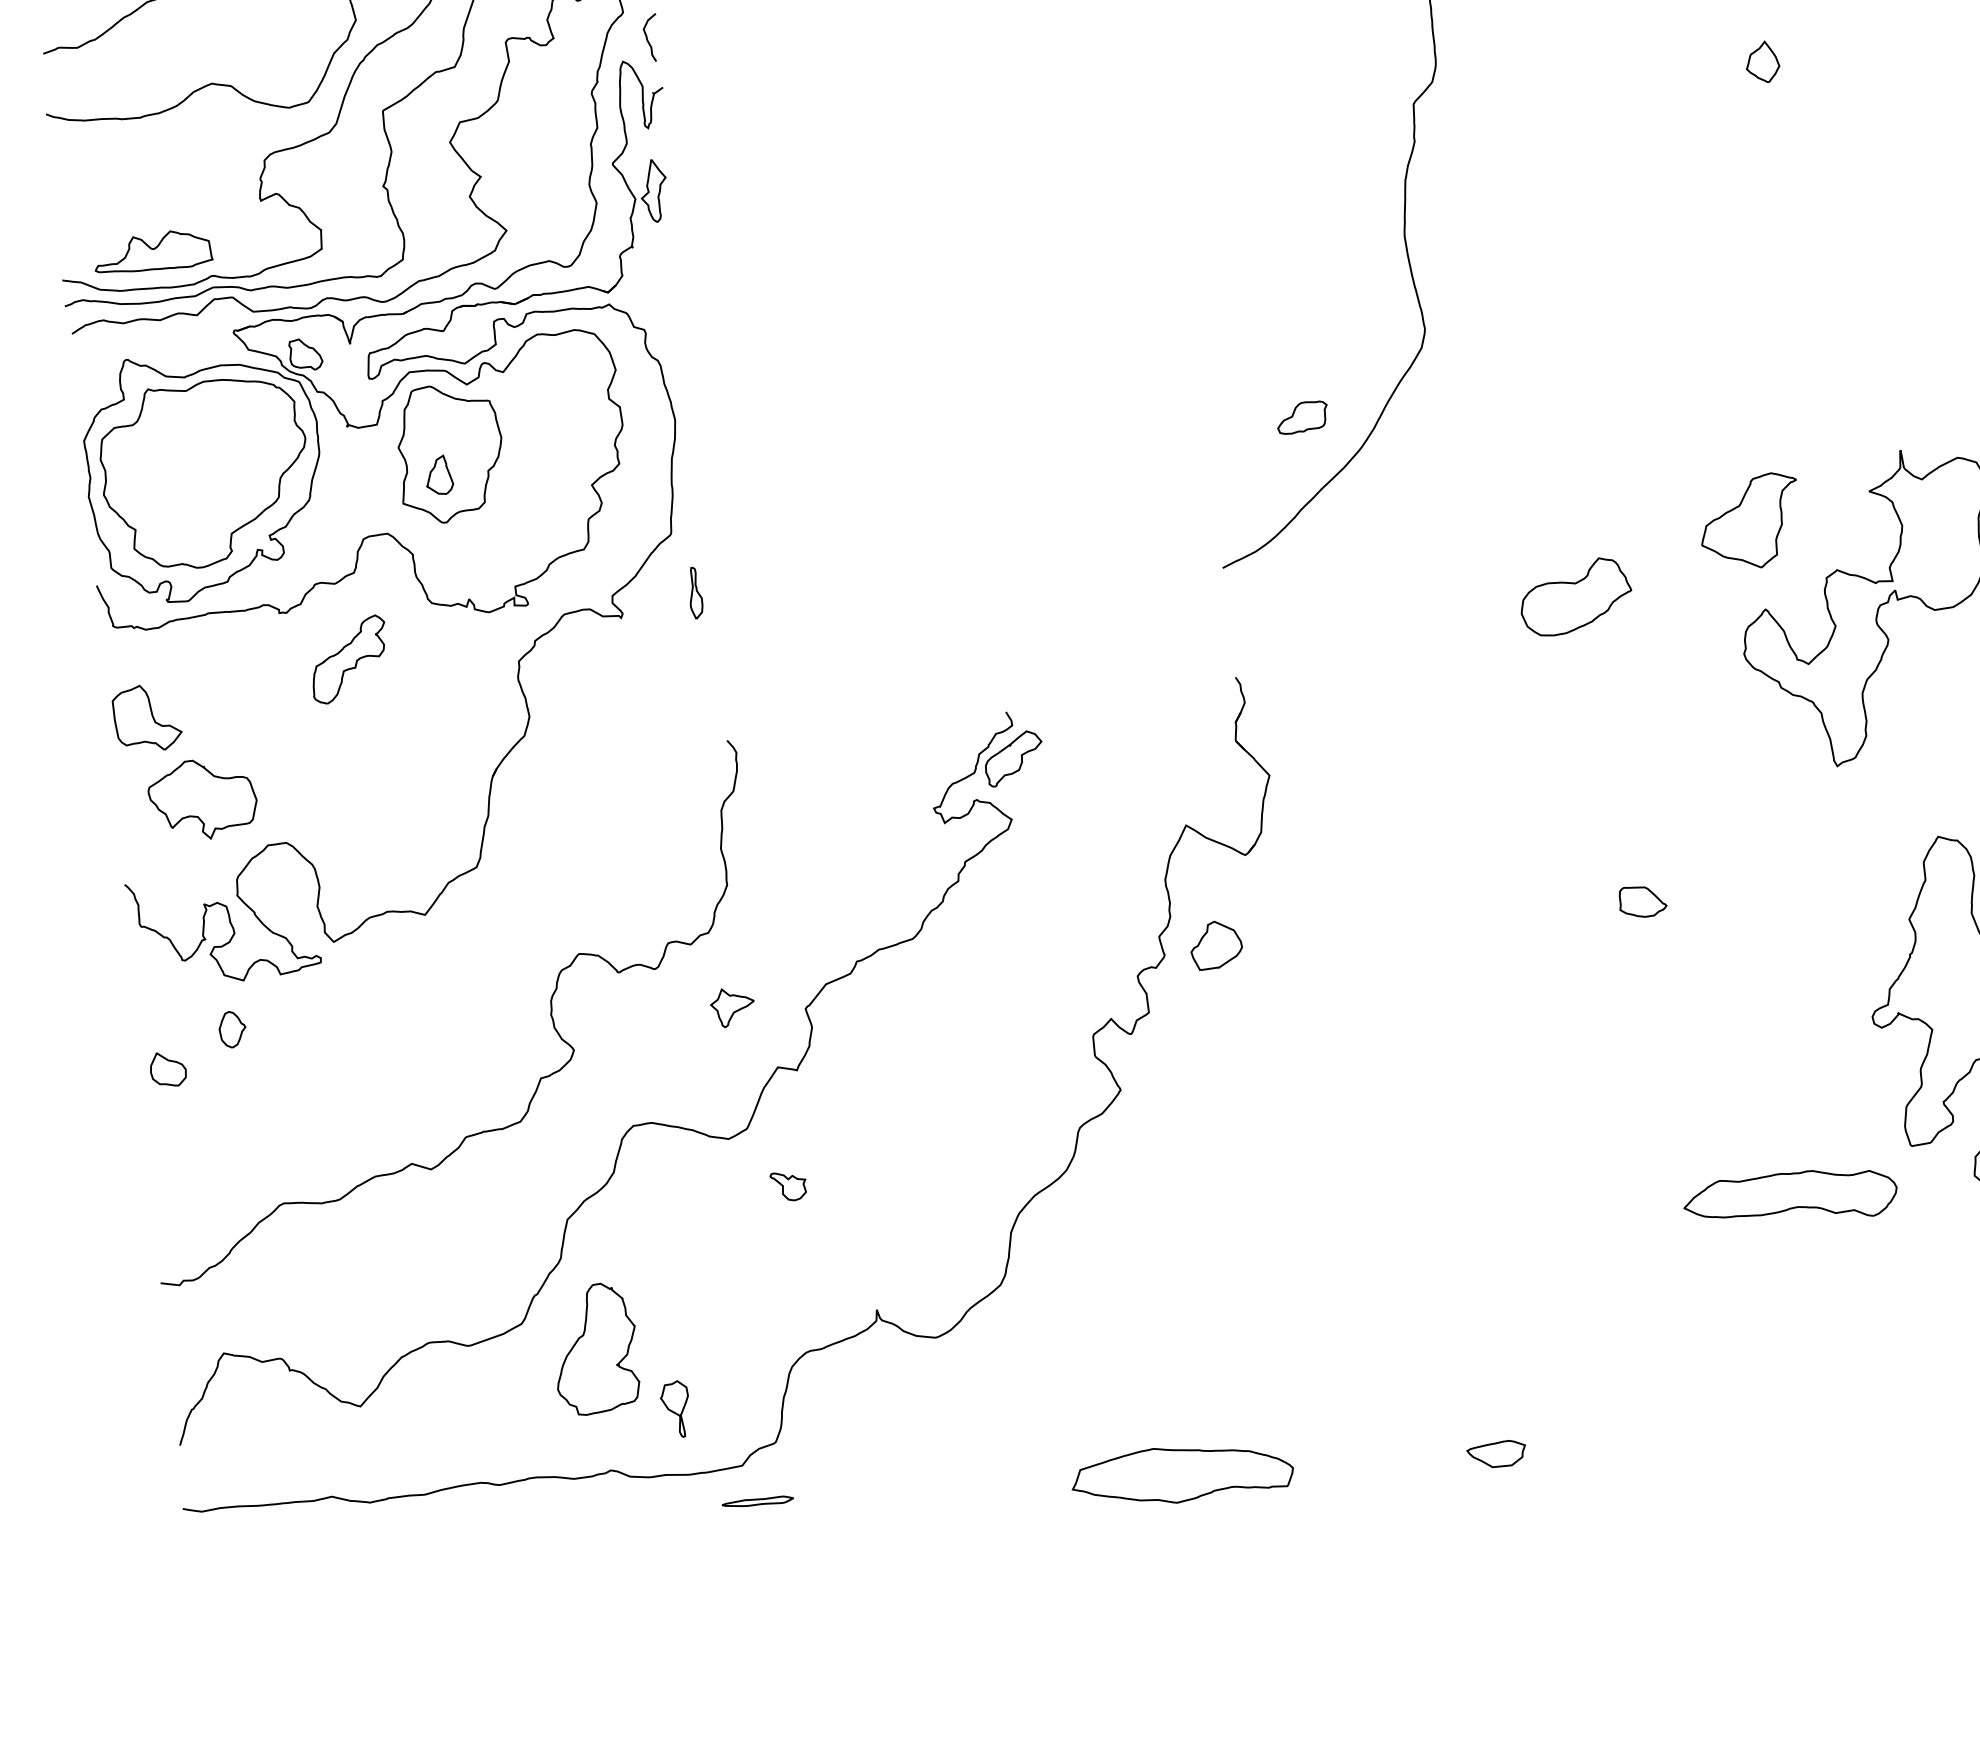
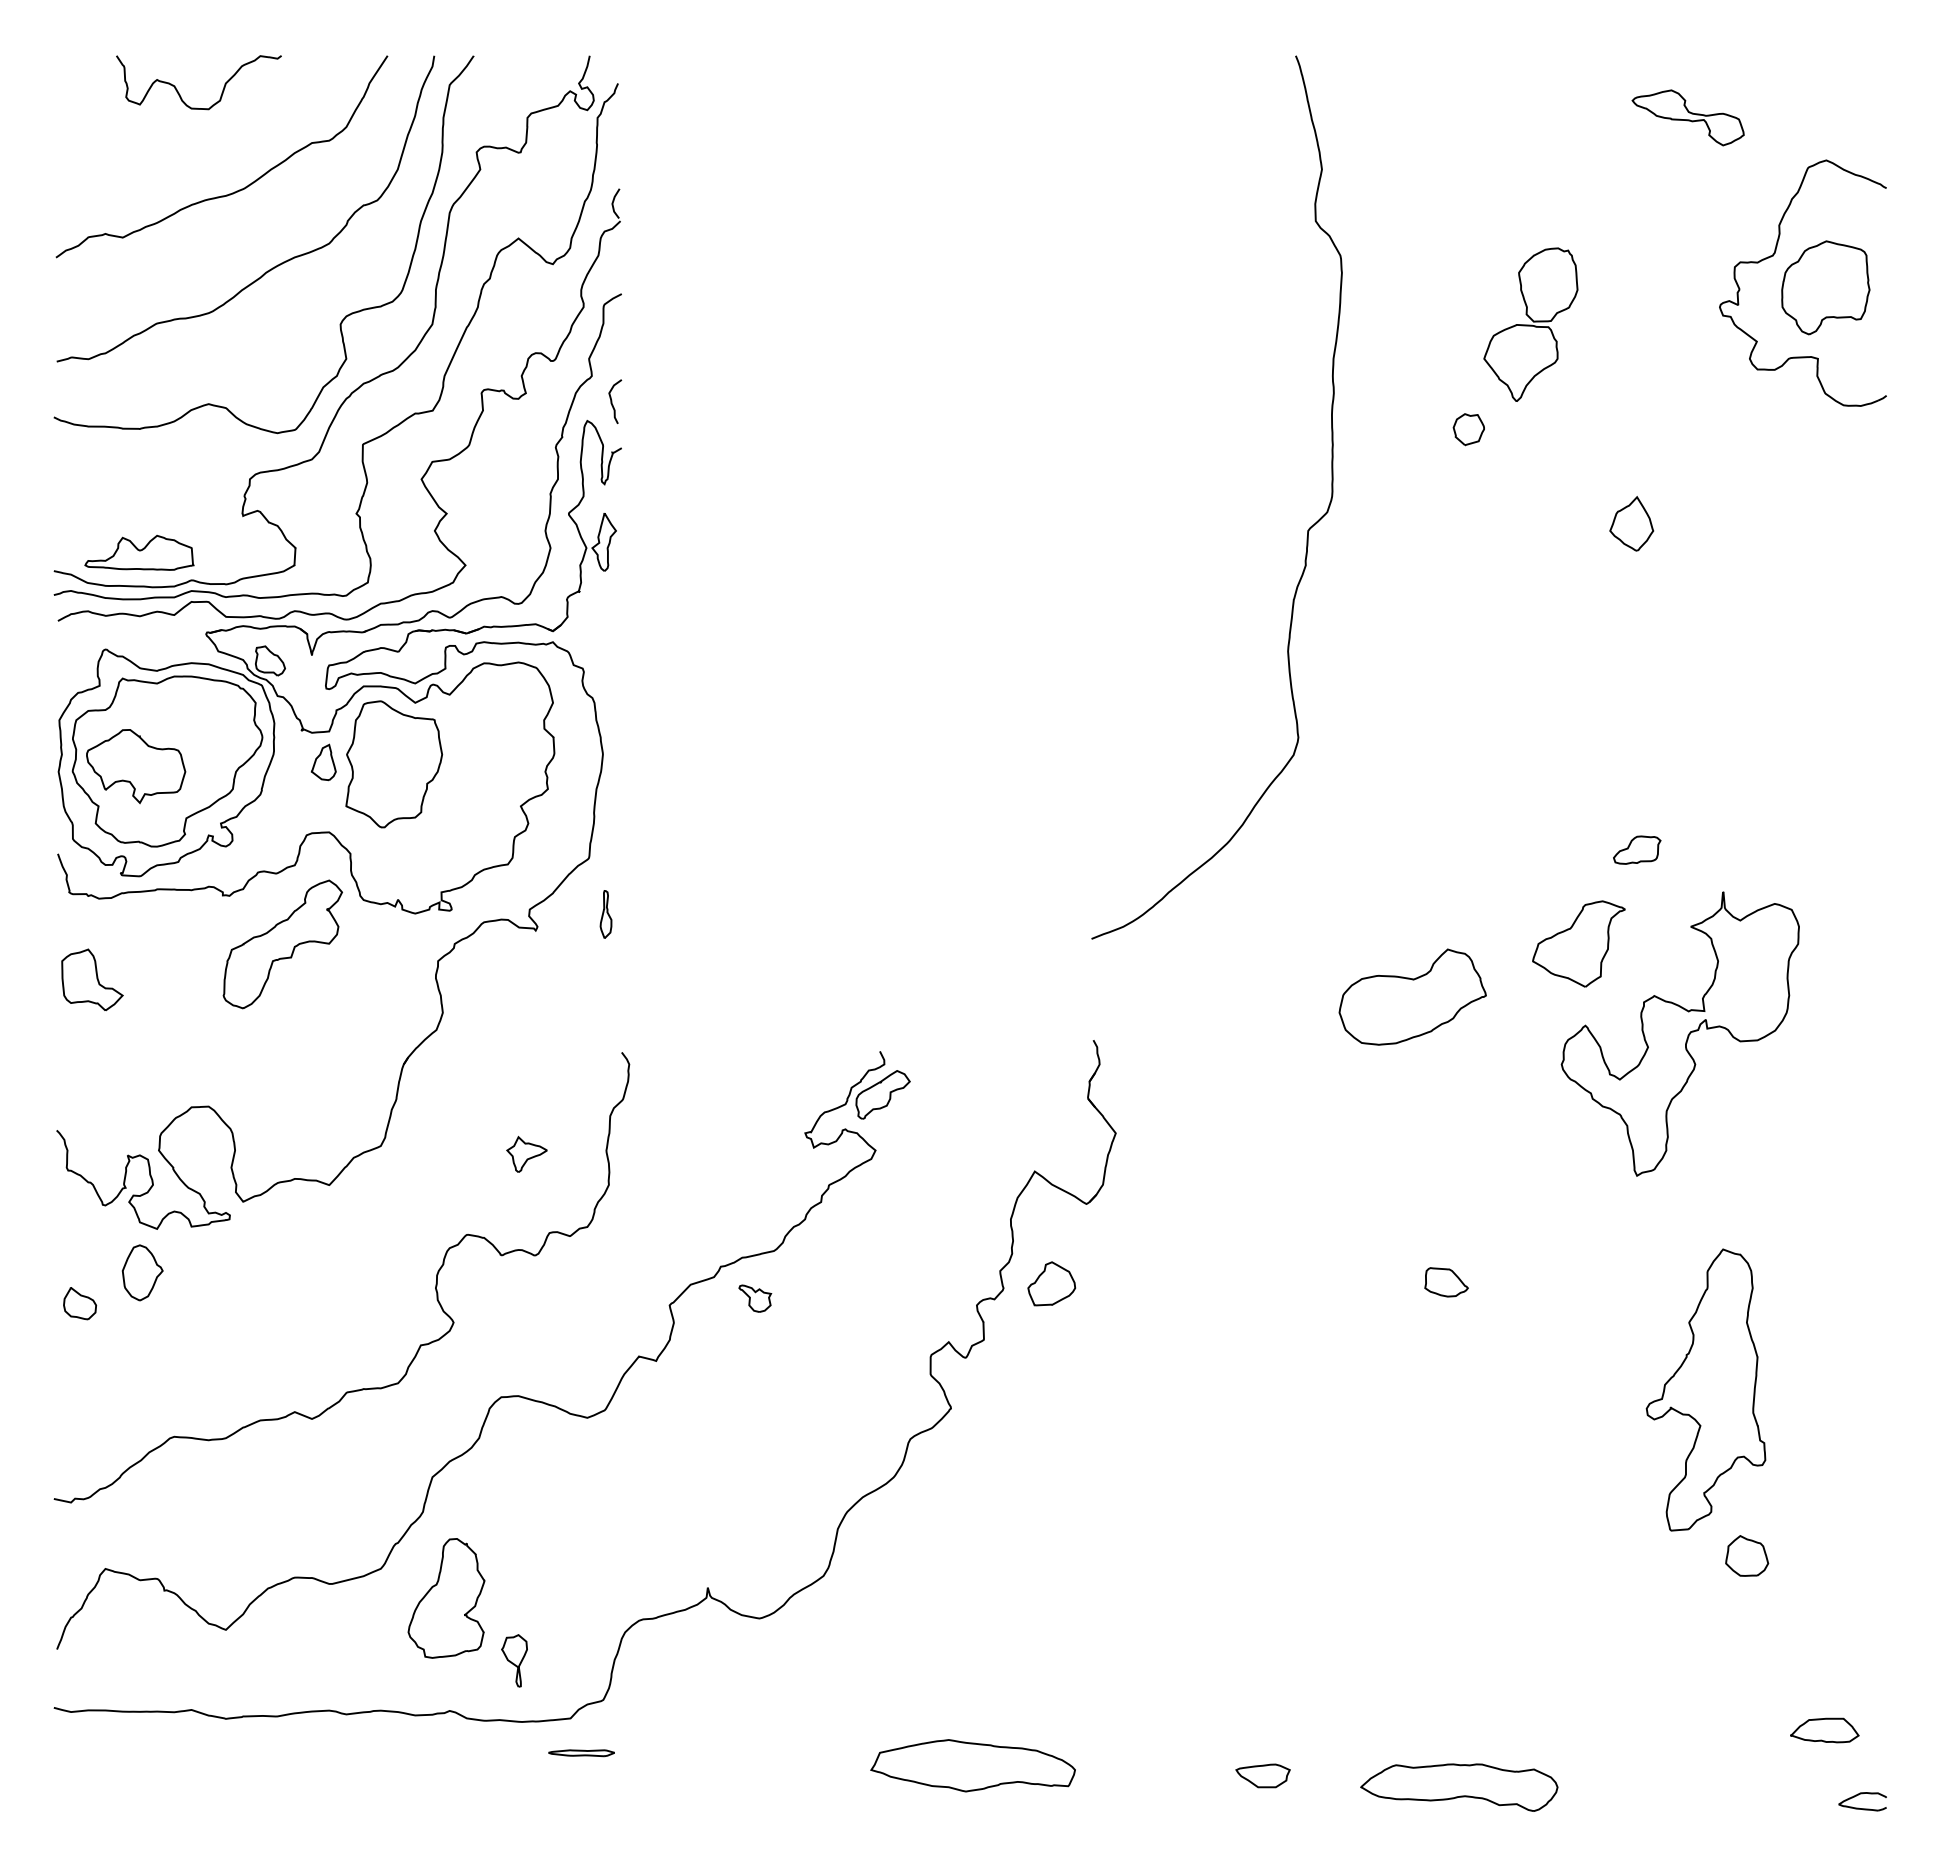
part: (1762, 61) -> (1631, 523), size x1.43
part: (1302, 416) -> (1637, 849), moved
part: (438, 475) -> (323, 762), moved
part: (1575, 596) -> (1412, 996), size x1.43
part: (348, 659) -> (282, 944), size x1.67
part: (203, 799) -> (136, 766), moved
part: (732, 1006) -> (526, 1153), moved
part: (232, 1029) -> (142, 1272), size x1.67
part: (789, 1186) -> (755, 1298), moved
part: (1790, 1198) -> (1459, 1787), moved

